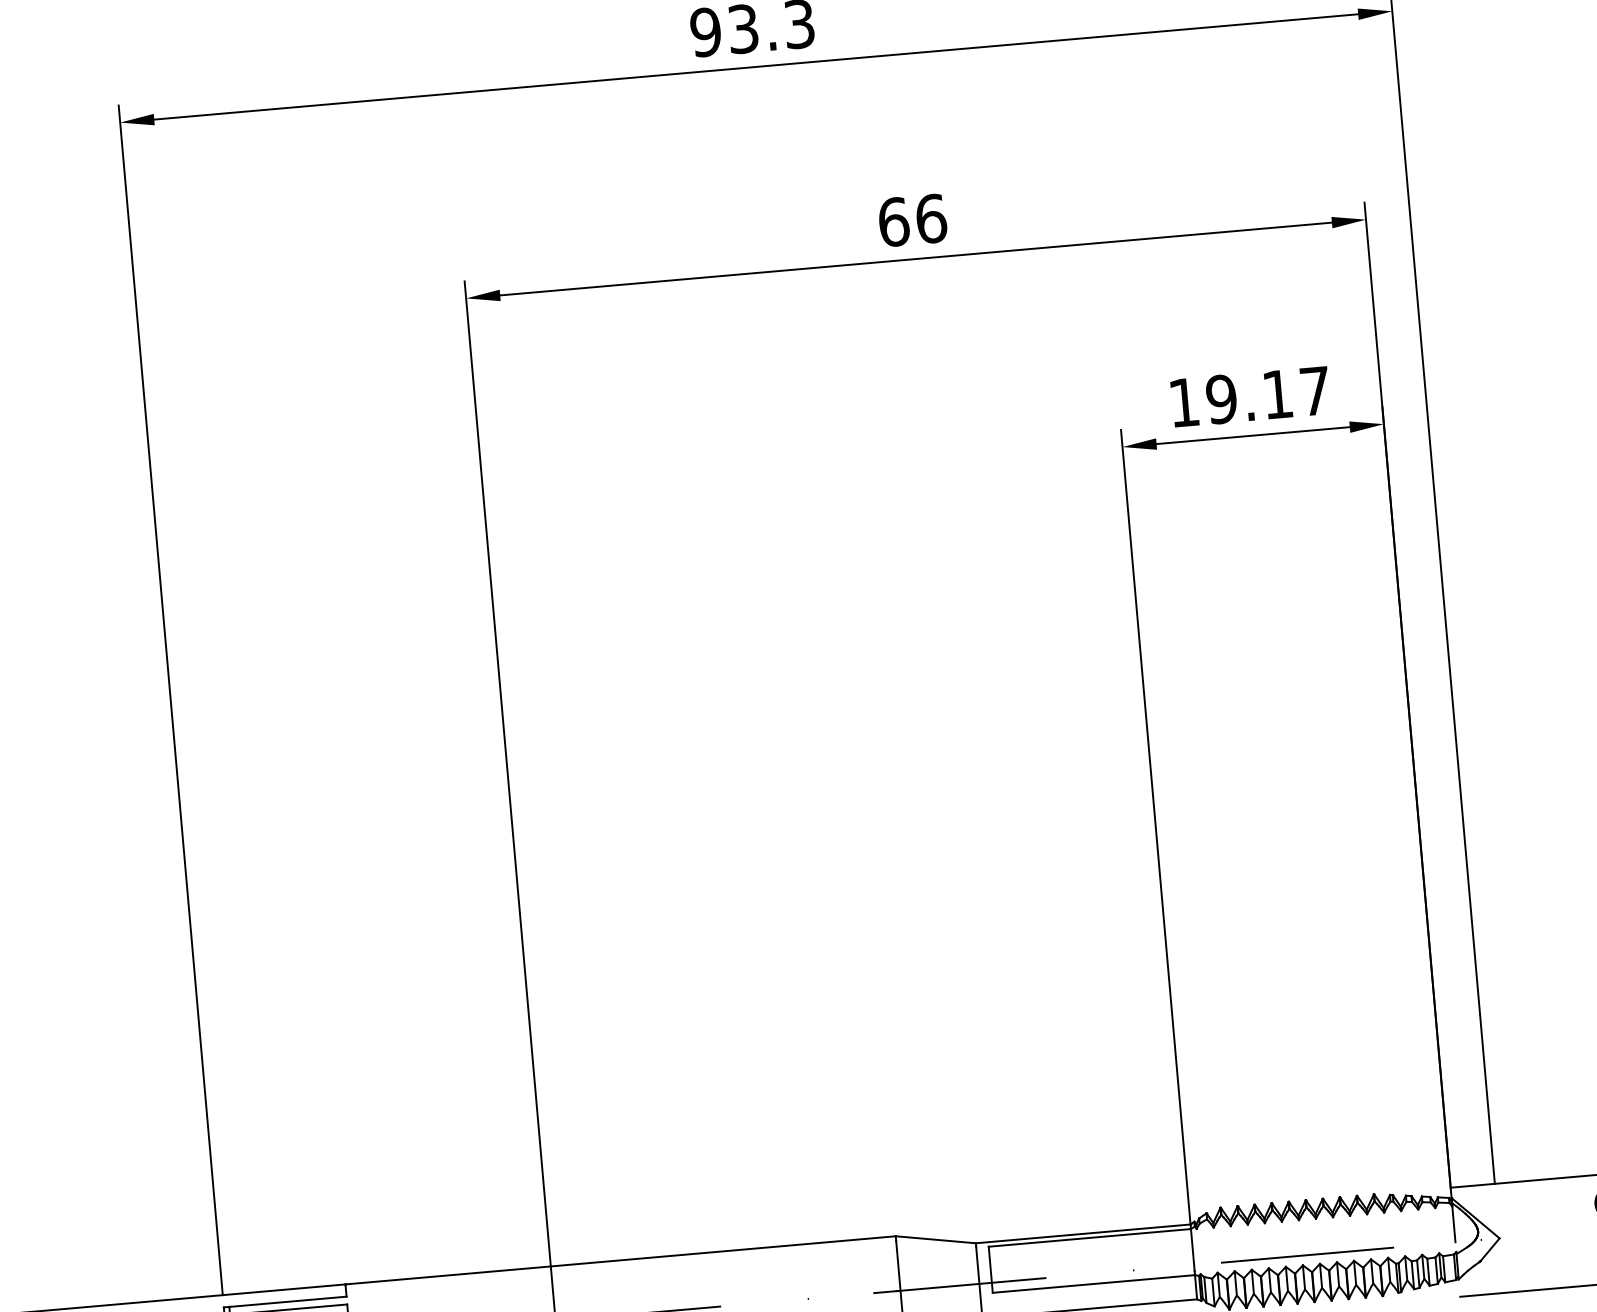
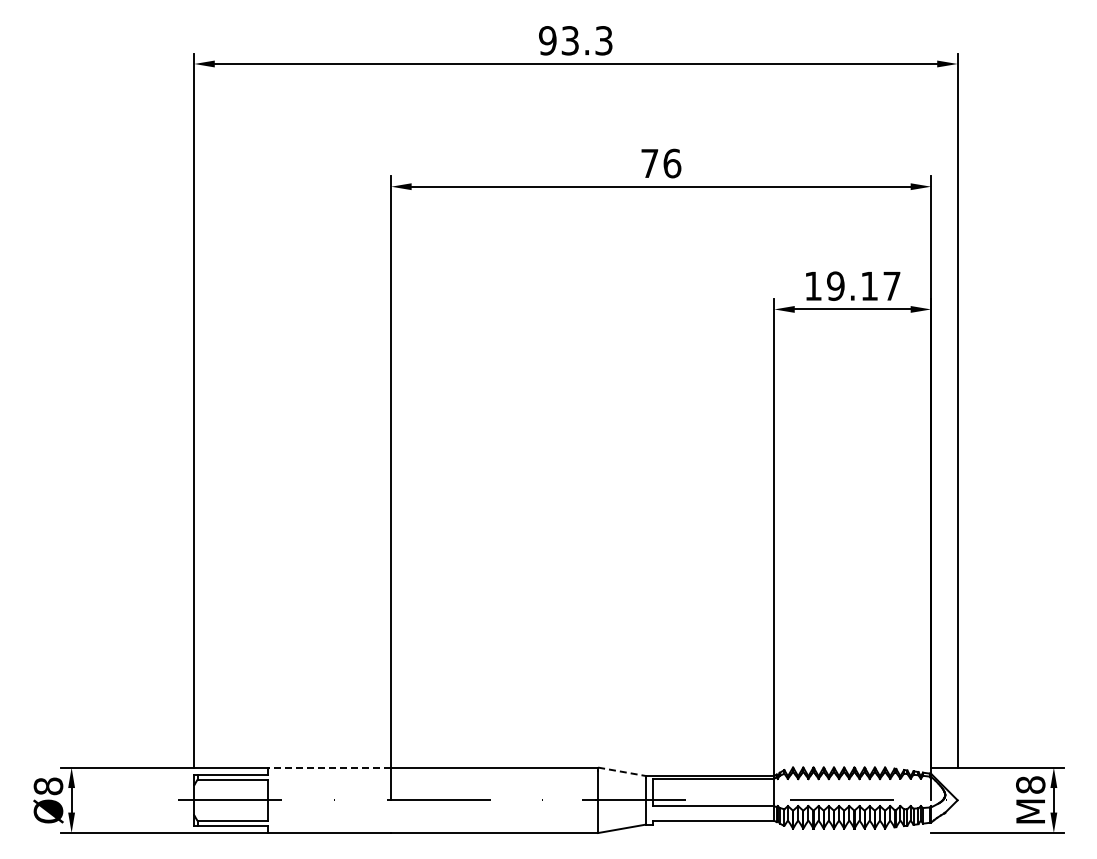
text: (893, 222) -> (649, 163), 66 -> 76
line: (936, 1239) -> (622, 771), solid -> dashed
line: (448, 1275) -> (329, 767), solid -> dashed

